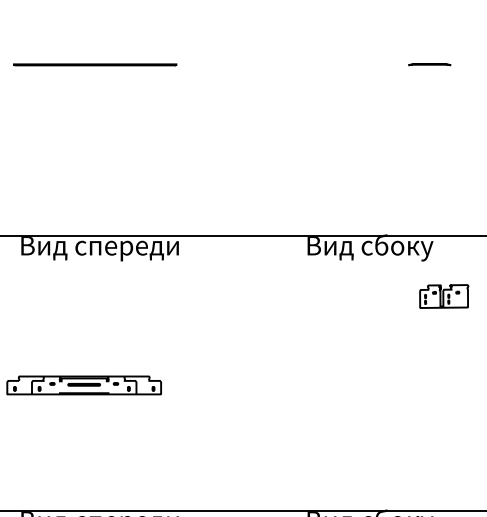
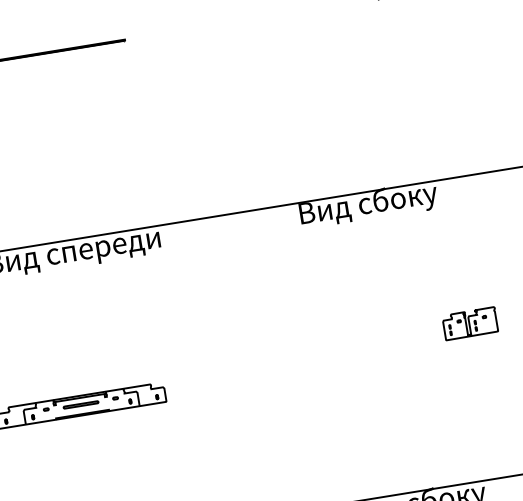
part: (444, 296) -> (470, 323), moved

